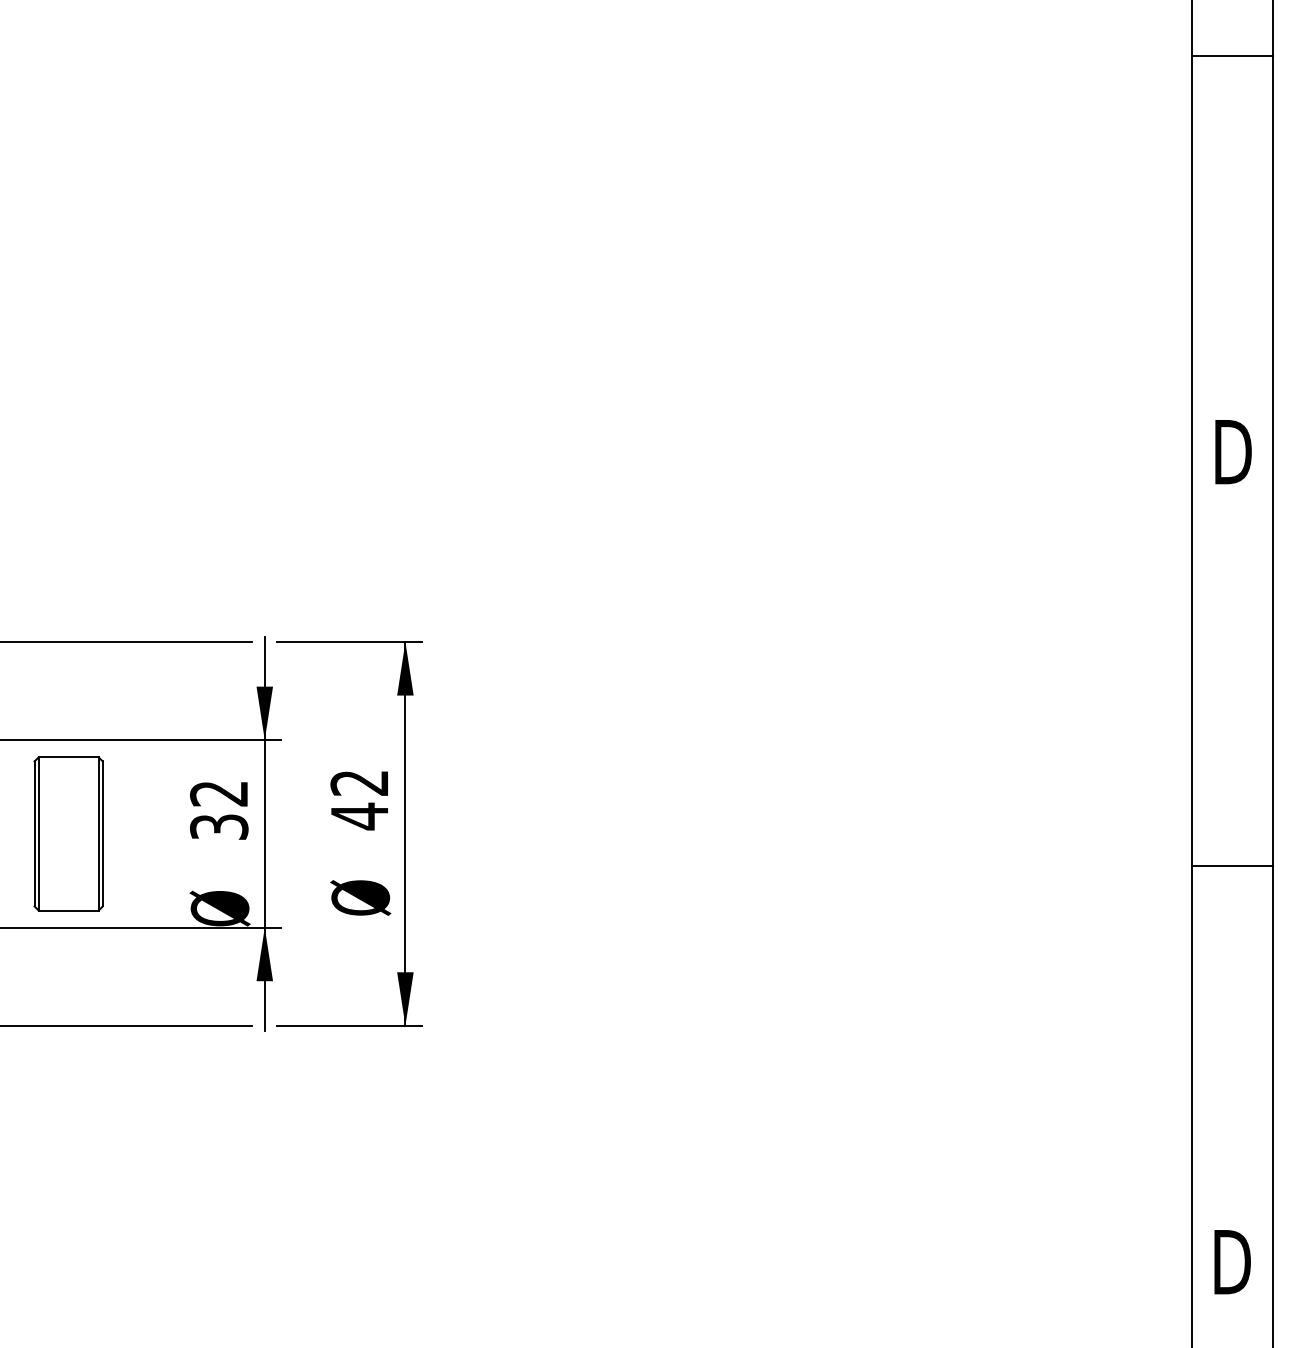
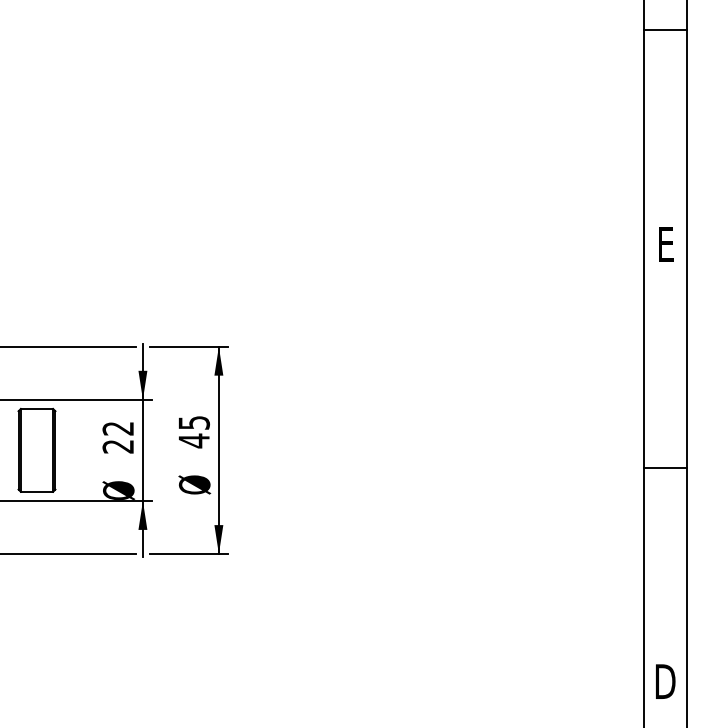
text: (1232, 450) -> (665, 243), D -> E
text: (360, 782) -> (194, 422), 42 -> 45
text: (219, 826) -> (118, 446), 32 -> 22

